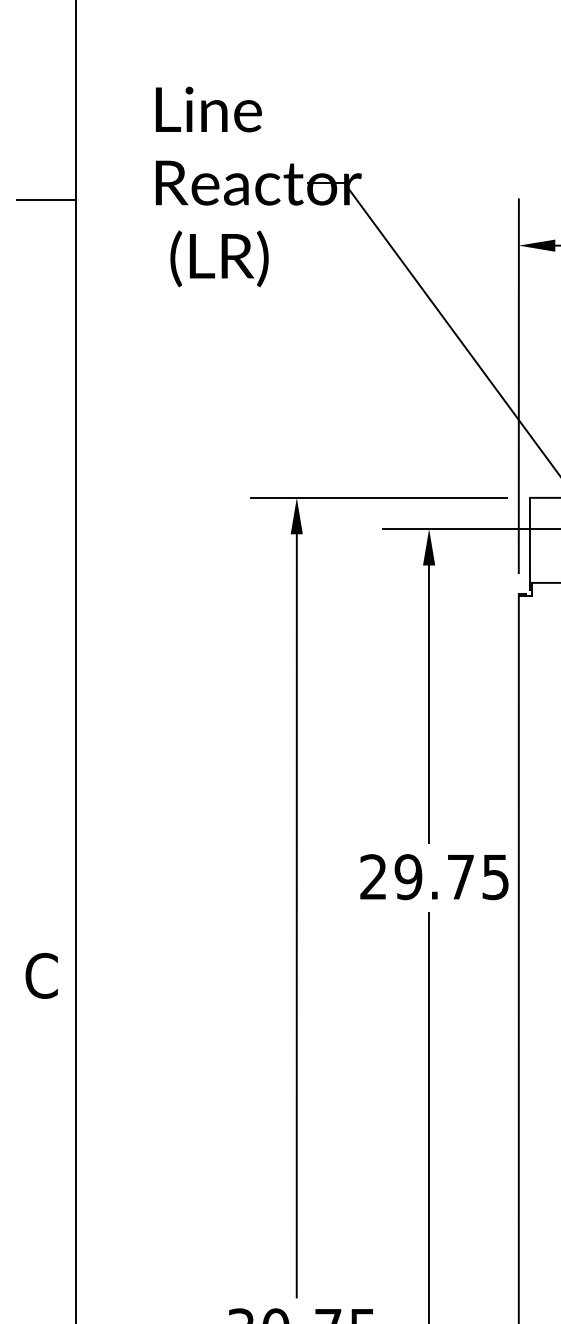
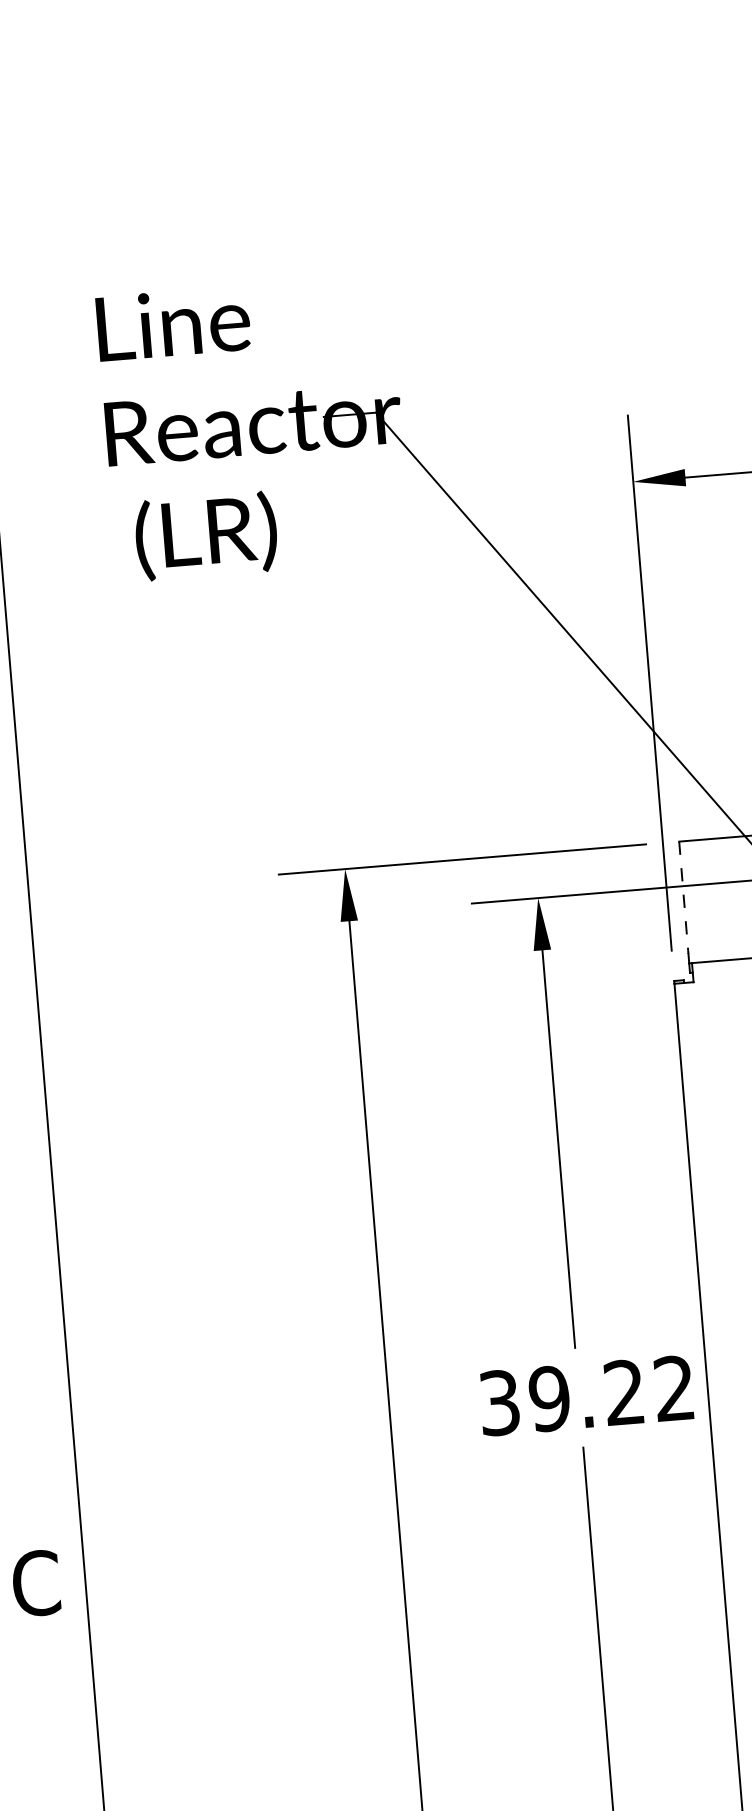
line: (530, 537) -> (684, 898), solid -> dashed
text: (434, 877) -> (586, 1396), 29.75 -> 39.22

